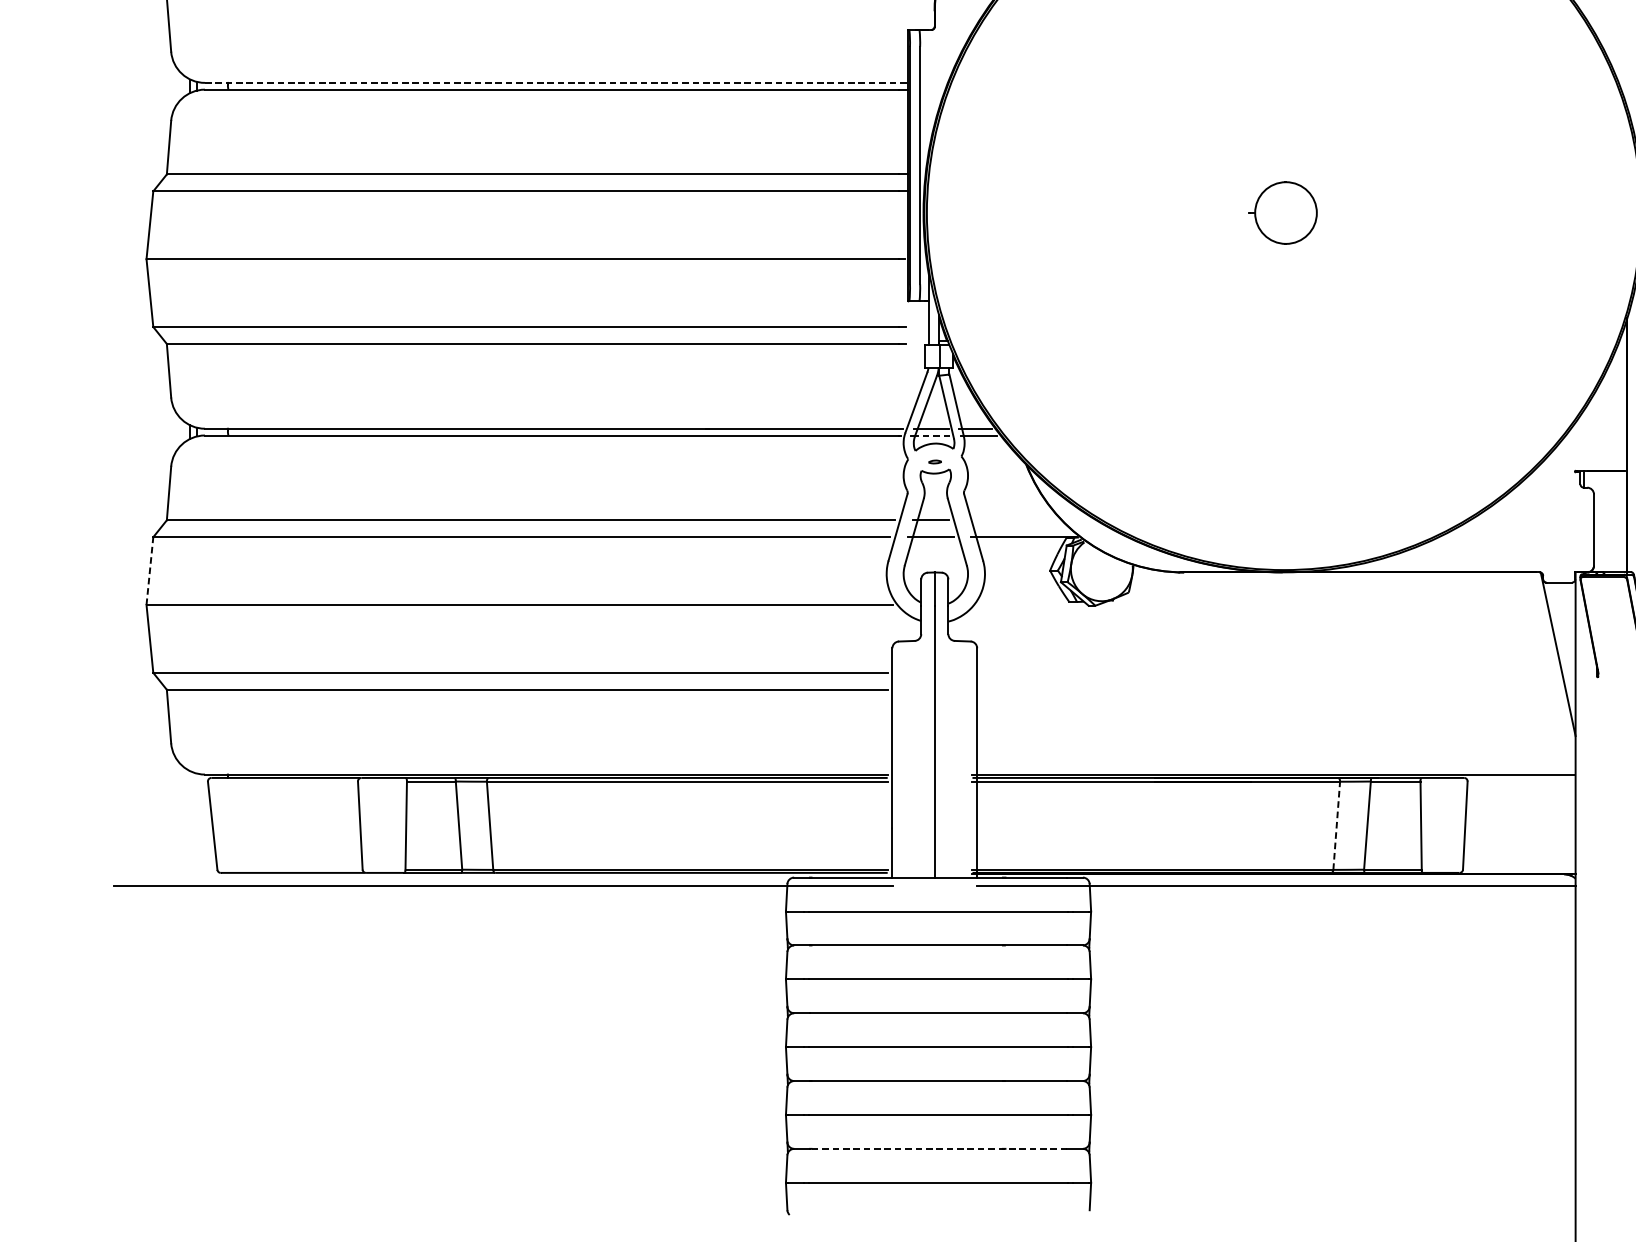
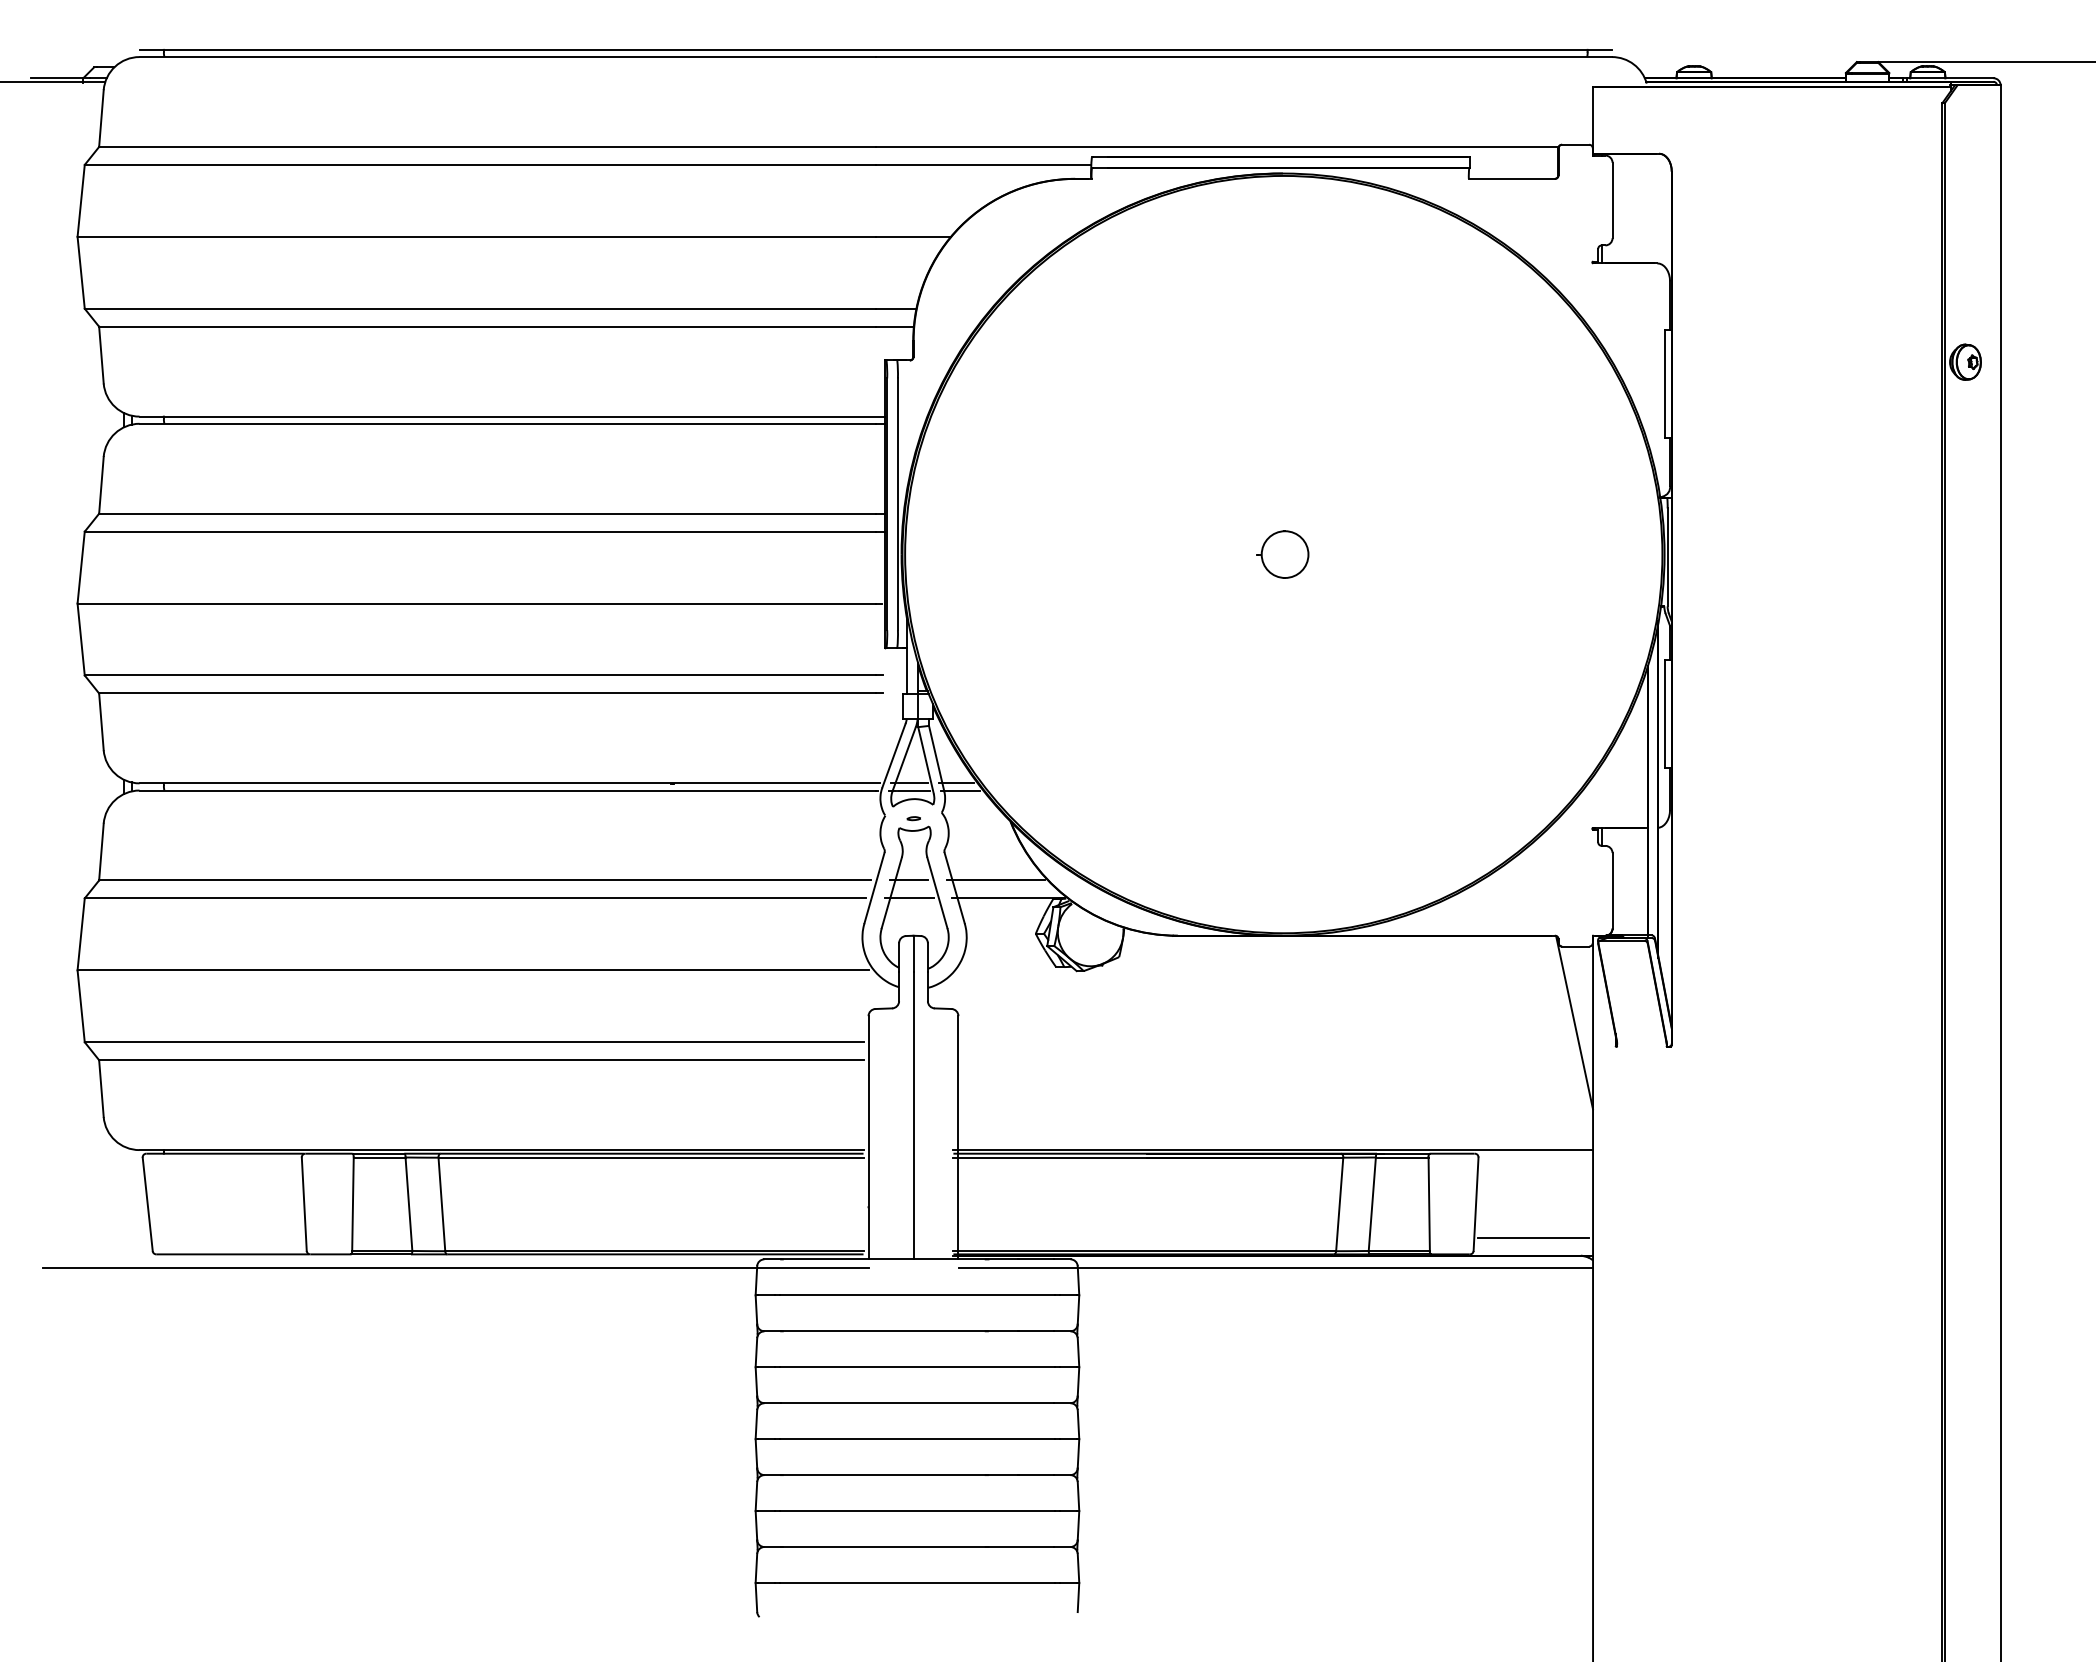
line: (556, 82) -> (512, 416), dashed -> solid
part: (1282, 212) -> (1282, 554), size x0.71
line: (934, 435) -> (913, 790), dashed -> solid
line: (1012, 520) -> (995, 880), added
line: (150, 570) -> (81, 933), dashed -> solid
line: (1336, 825) -> (1339, 1204), dashed -> solid
line: (1519, 856) -> (1533, 1237), added
line: (938, 1149) -> (917, 1547), dashed -> solid

